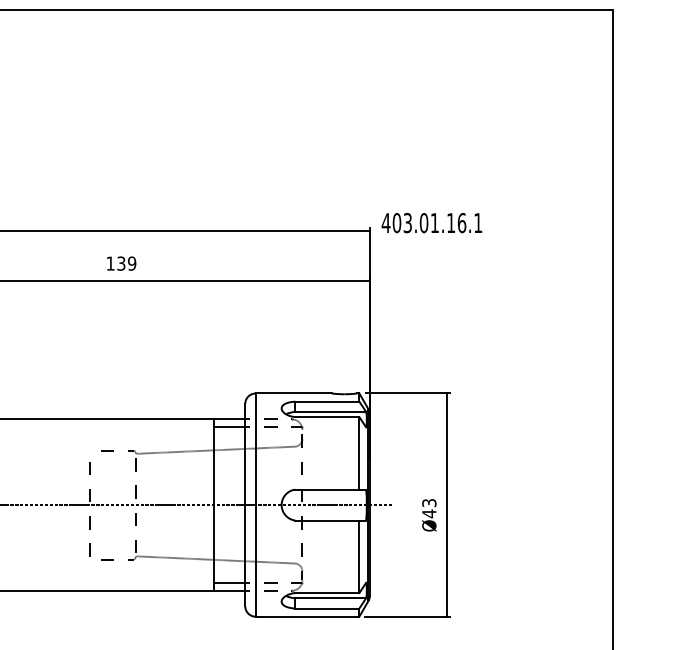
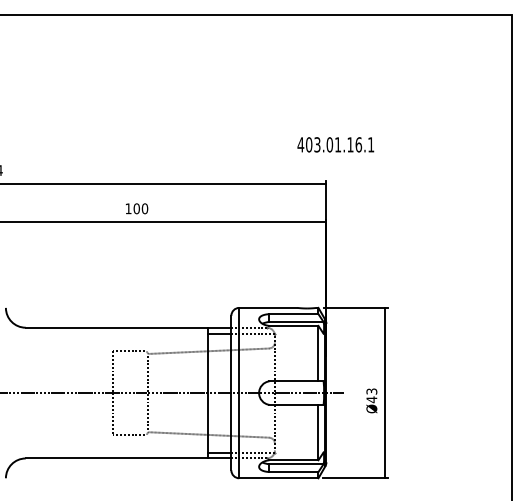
text: (431, 222) -> (335, 144), moved
text: (126, 263) -> (140, 208), 139 -> 100

